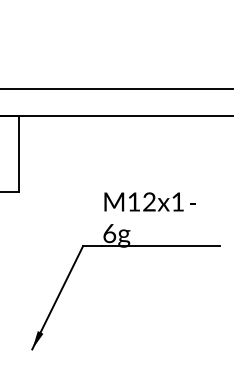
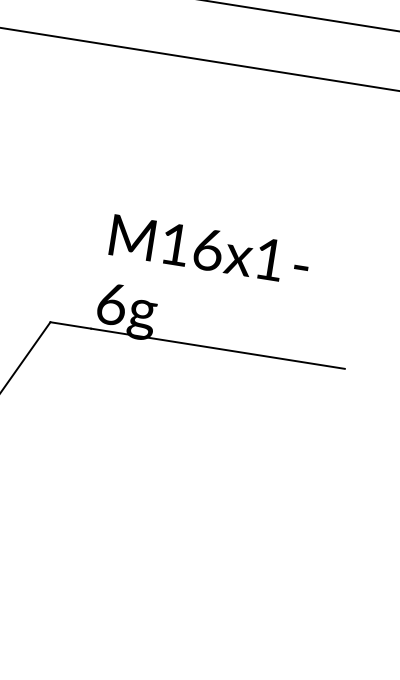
text: (149, 201) -> (208, 248), M12x1 -> M16x1

